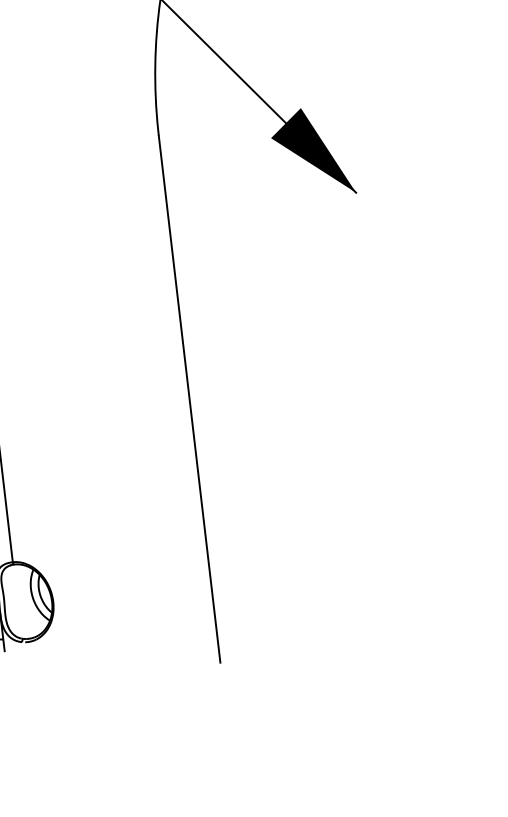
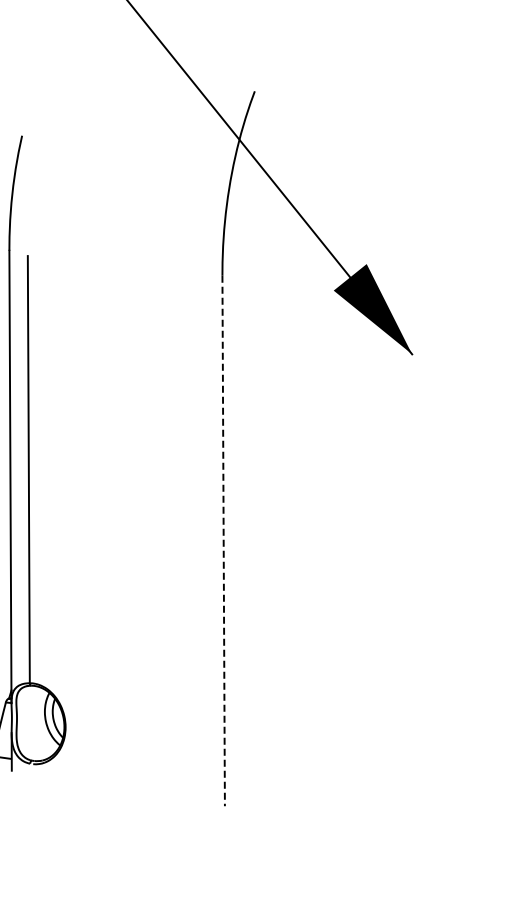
line: (189, 399) -> (223, 541), solid -> dashed

